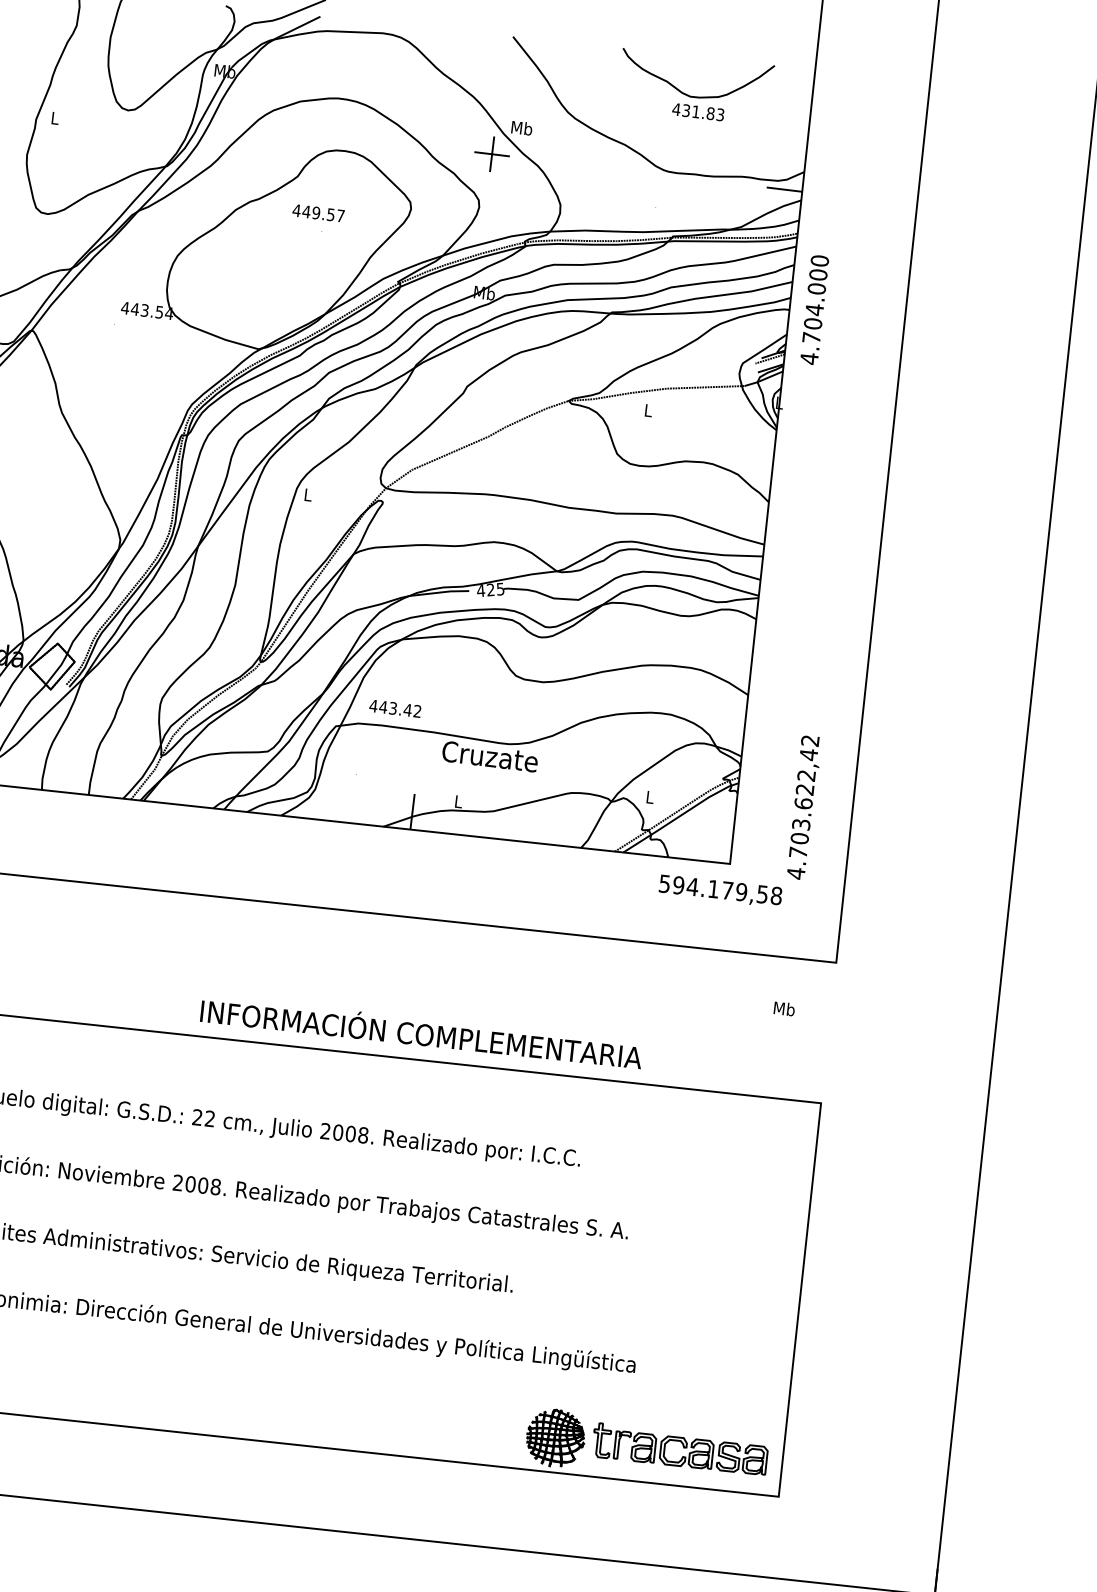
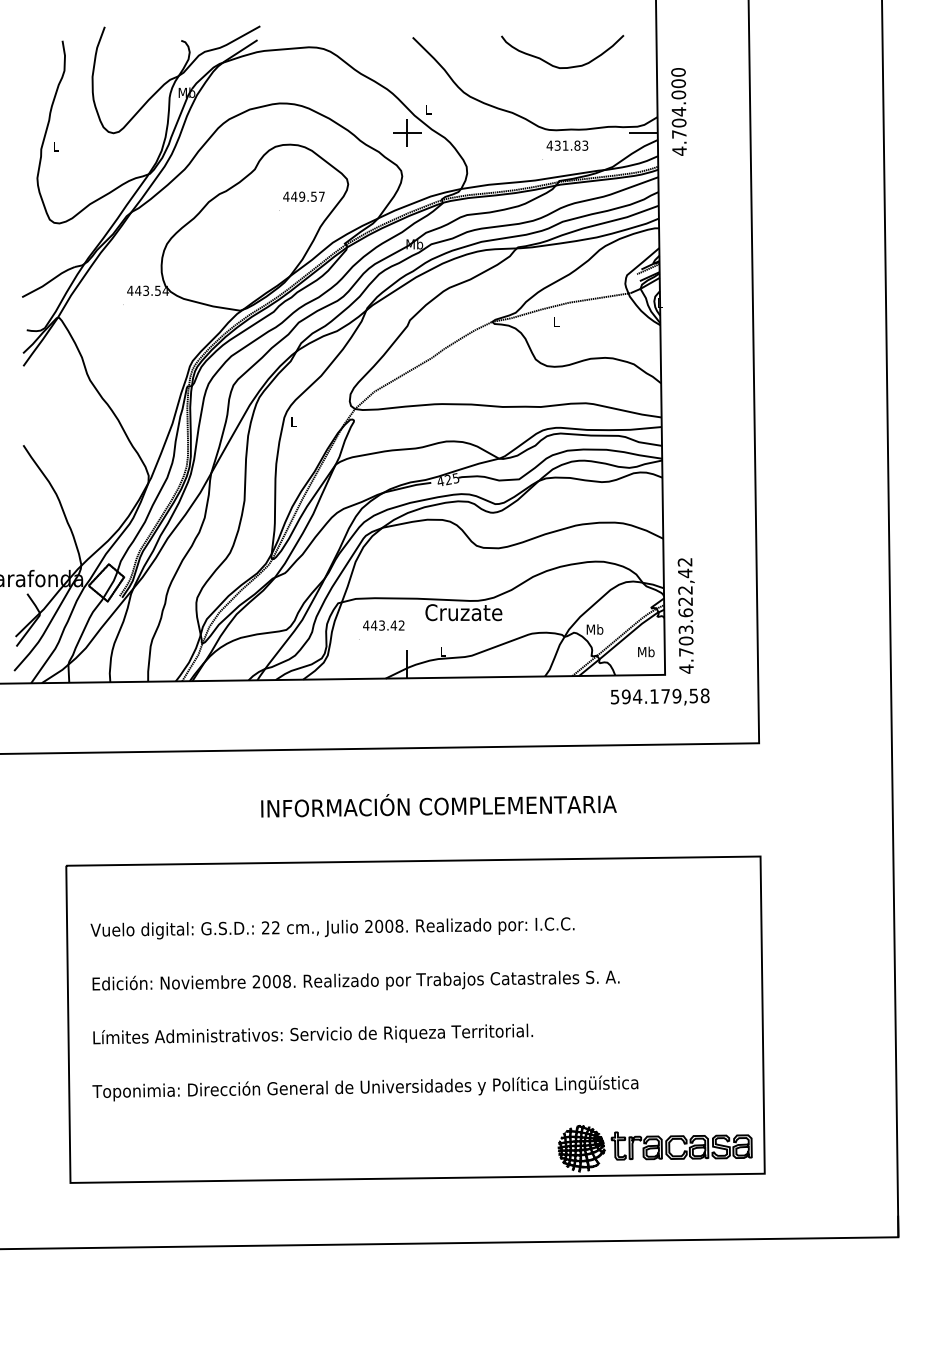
text: (698, 111) -> (567, 145), moved
text: (521, 128) -> (428, 109), Mb -> L
text: (318, 212) -> (303, 196), moved
text: (814, 309) -> (678, 111), moved
text: (395, 708) -> (383, 625), moved
text: (649, 797) -> (594, 629), L -> Mb
text: (802, 806) -> (685, 615), moved
text: (784, 1008) -> (646, 651), moved
text: (421, 1033) -> (438, 805), moved

